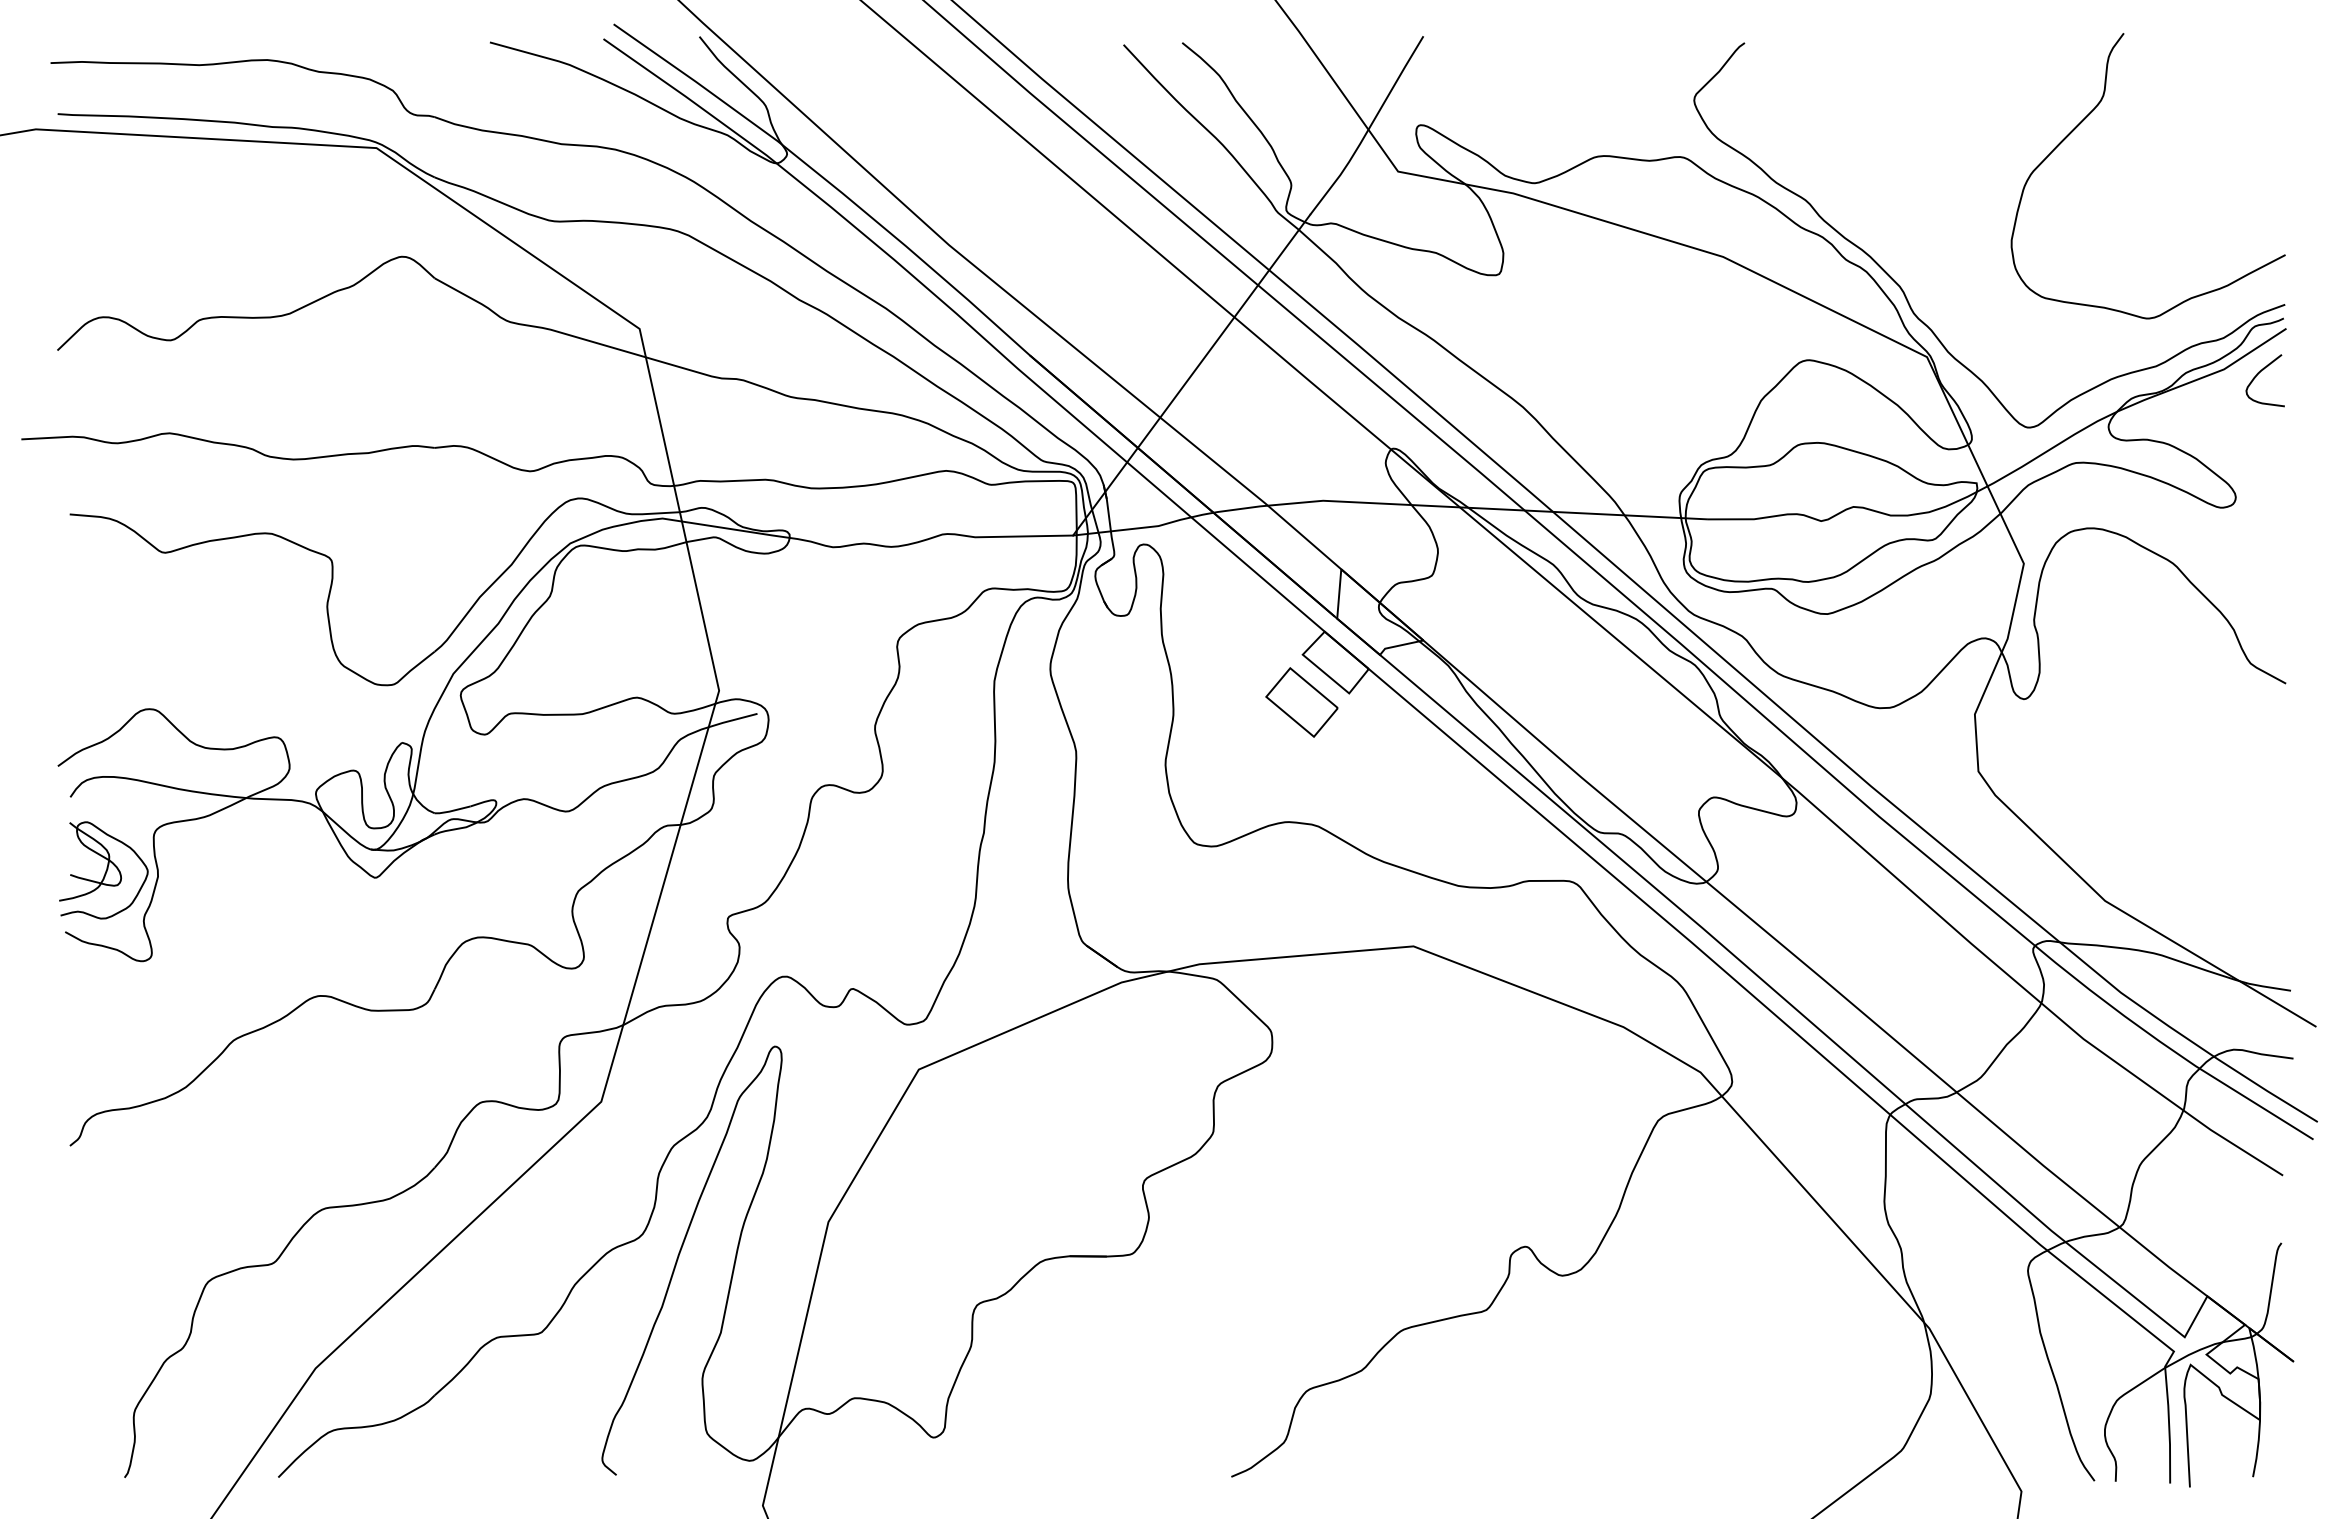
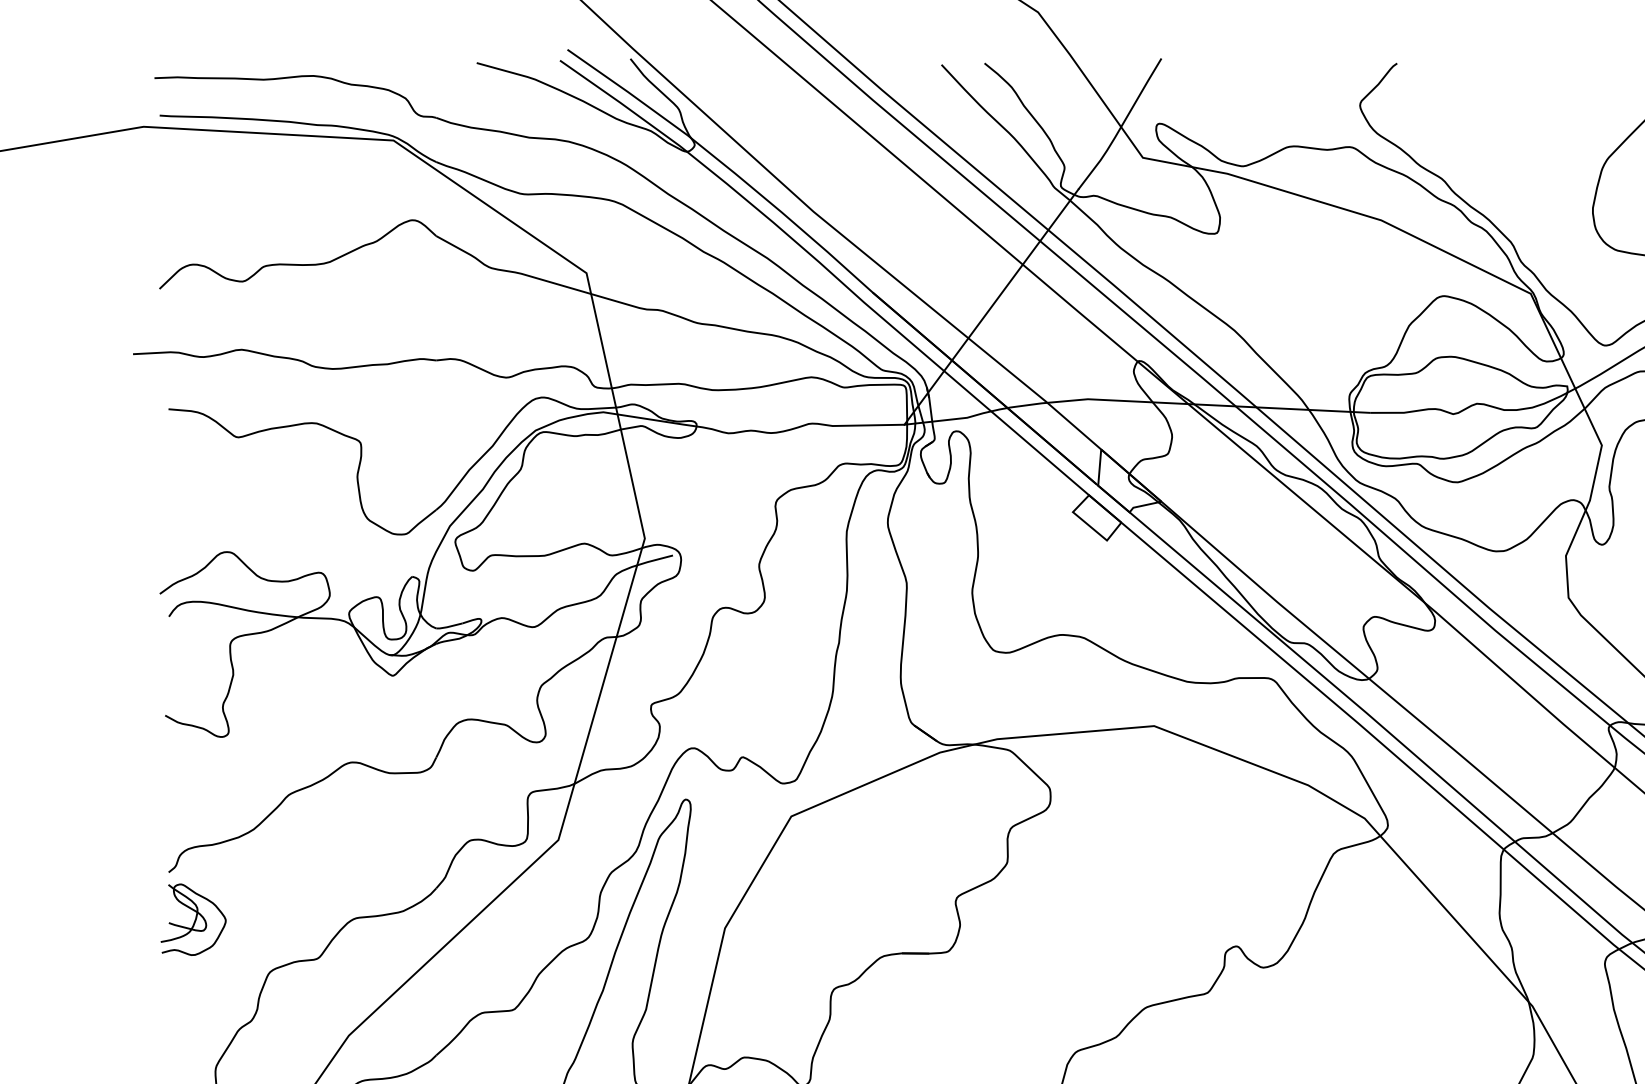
part: (1301, 702) -> (1072, 547), removed
part: (103, 870) -> (193, 919), moved

